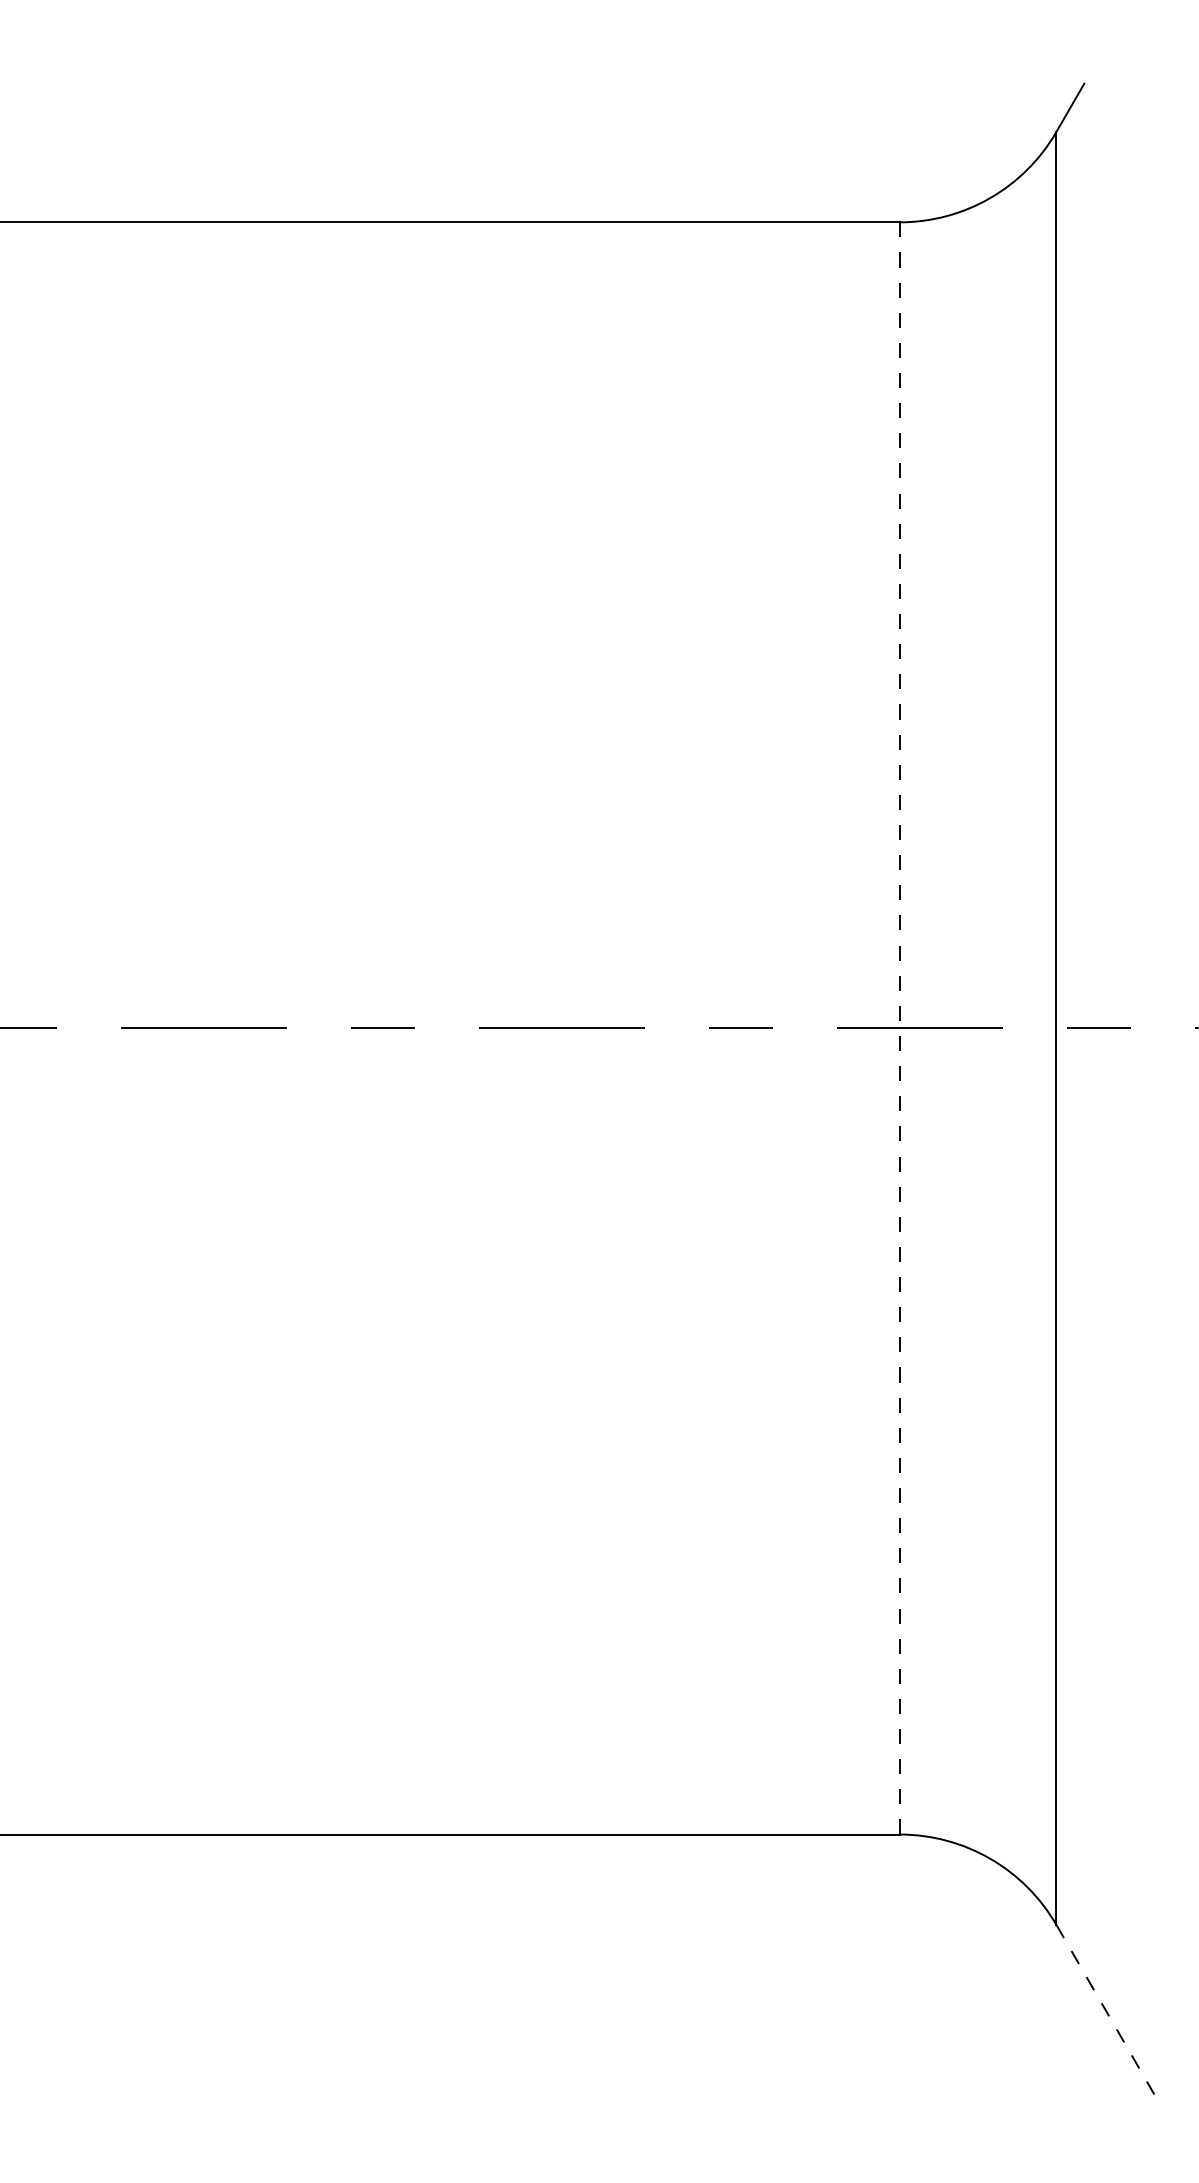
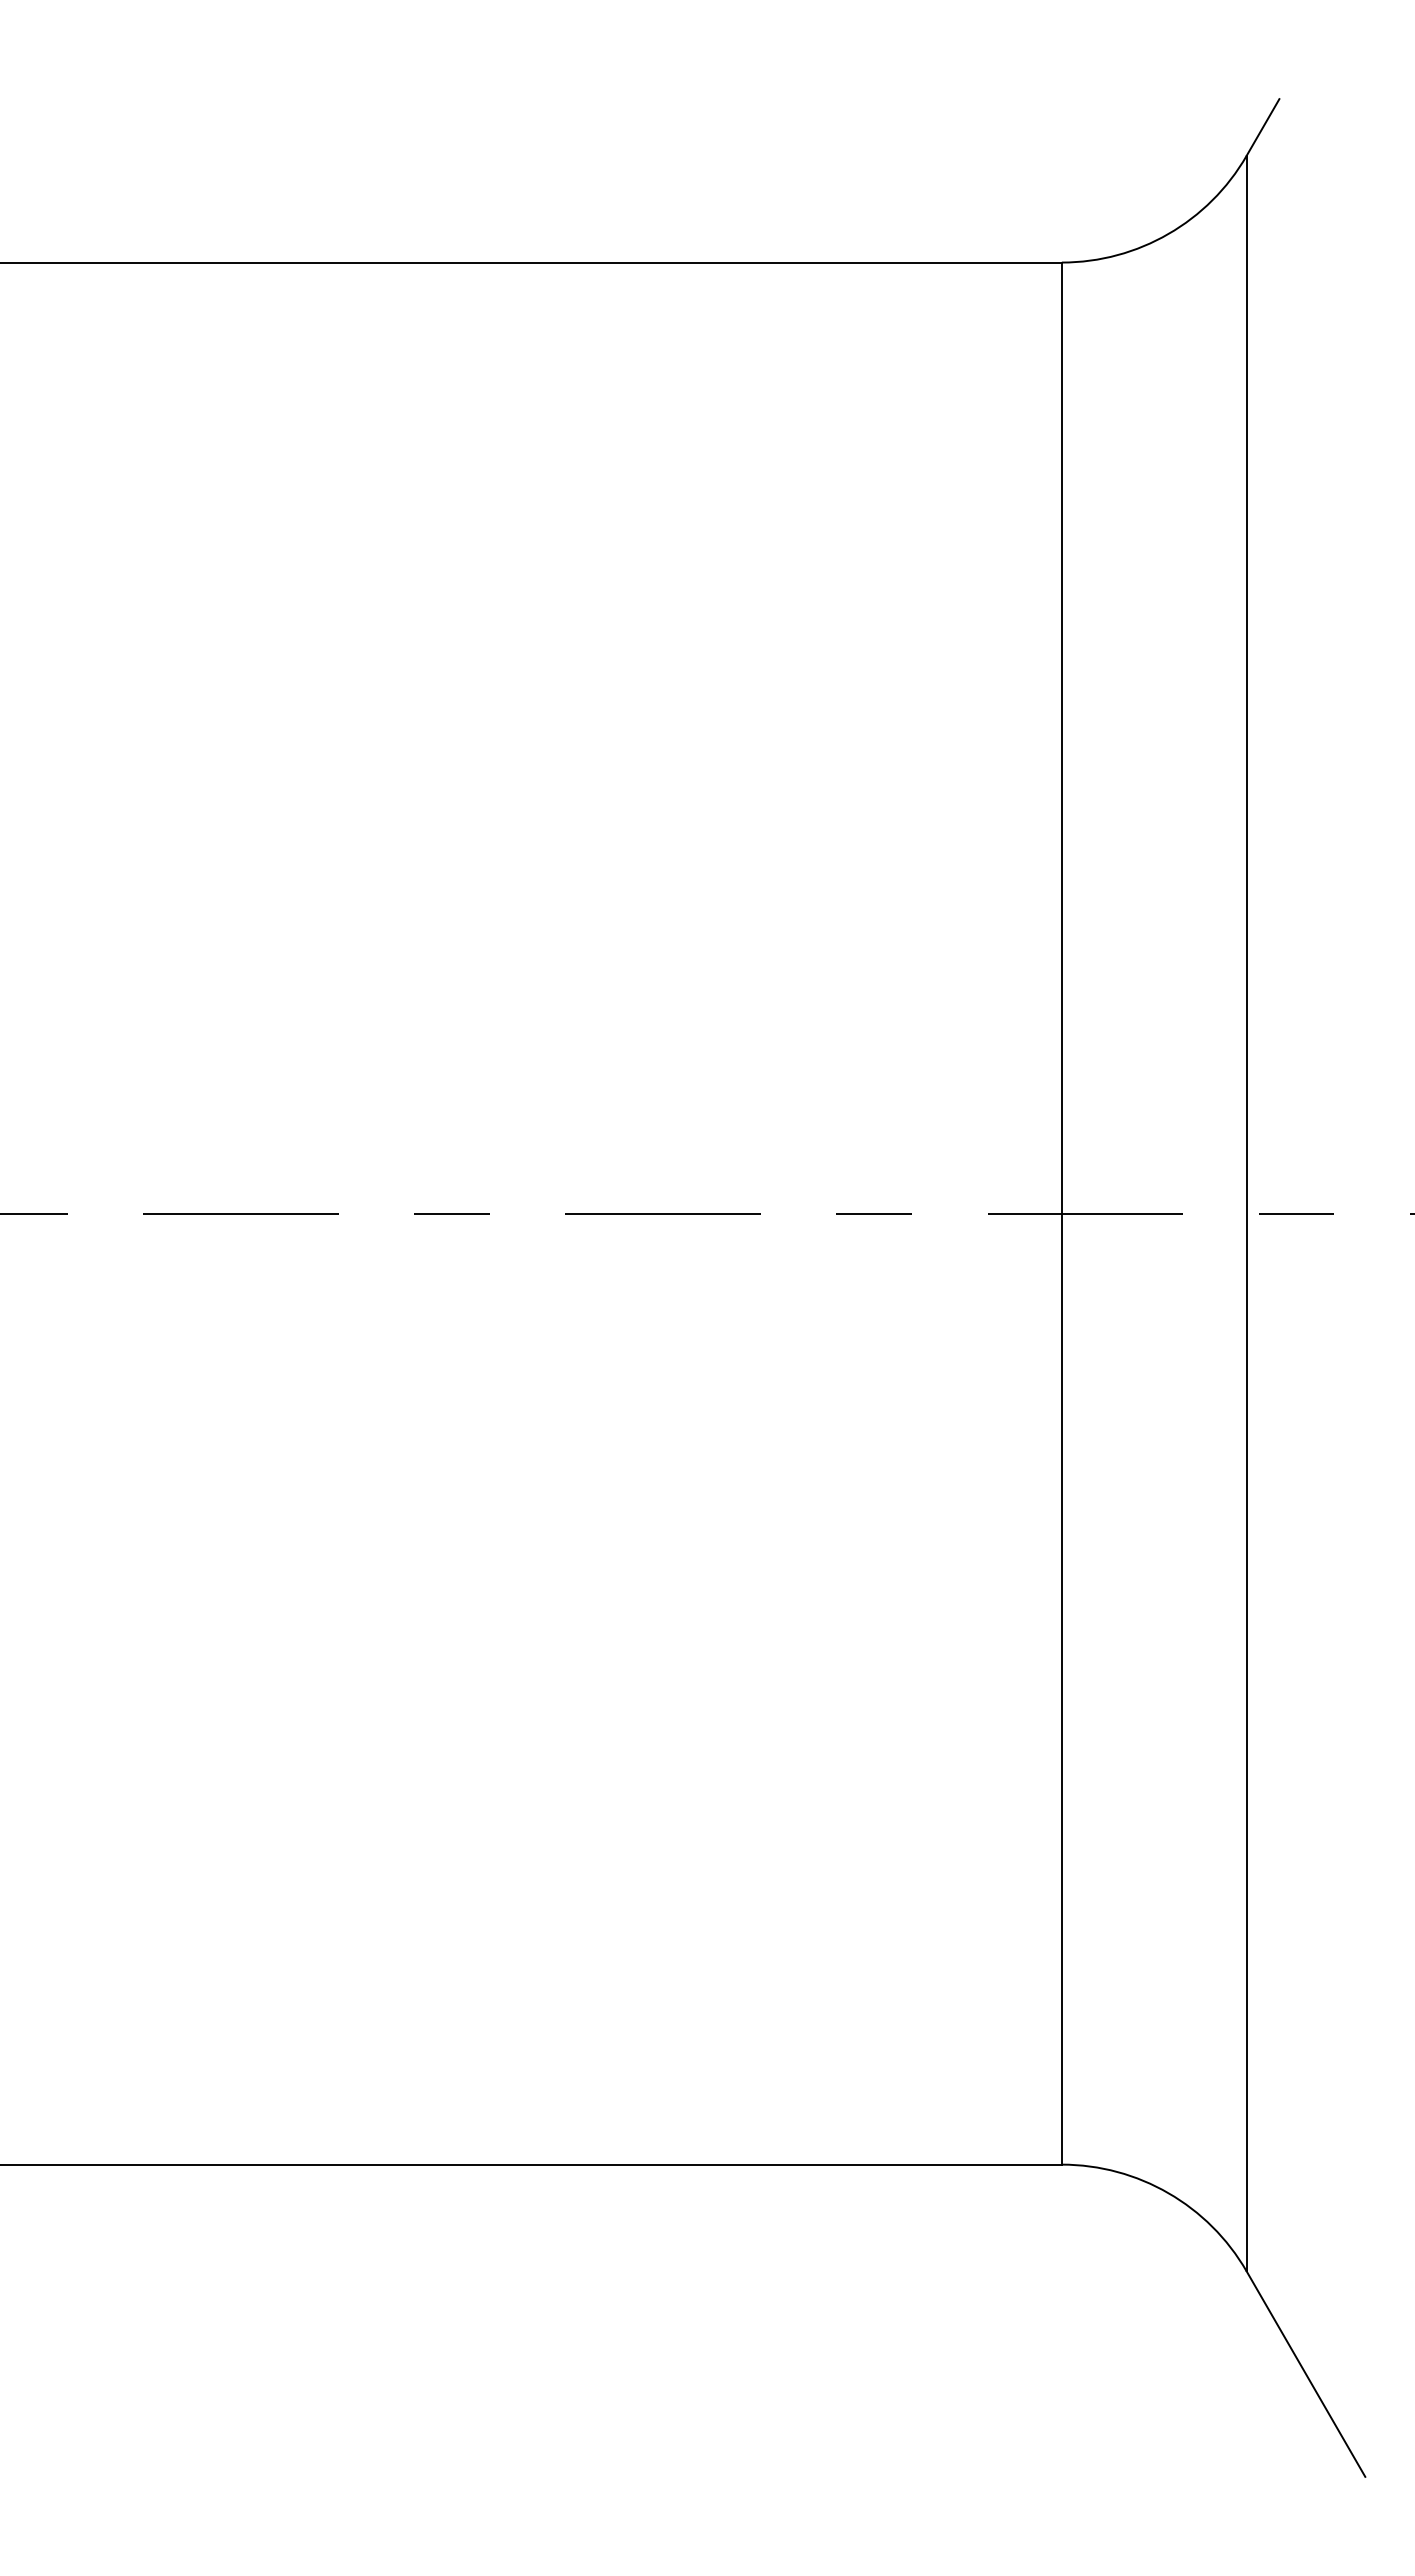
line: (899, 1028) -> (1061, 1213), dashed -> solid
line: (1106, 2012) -> (1305, 2374), dashed -> solid

